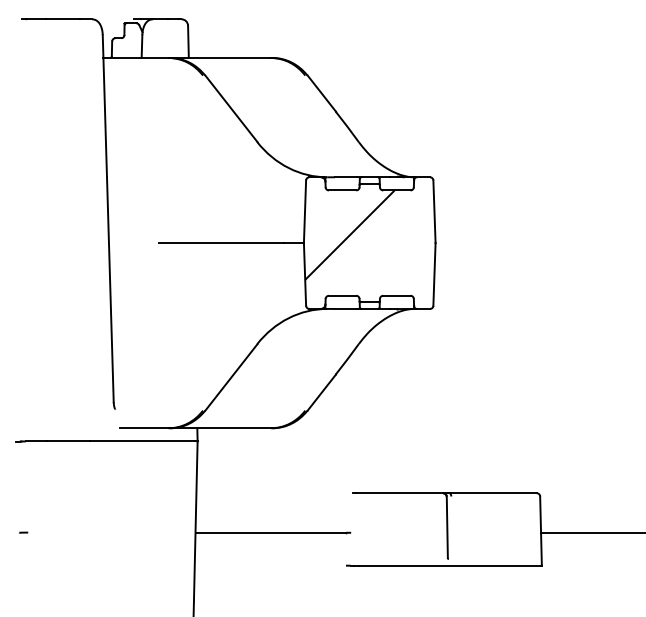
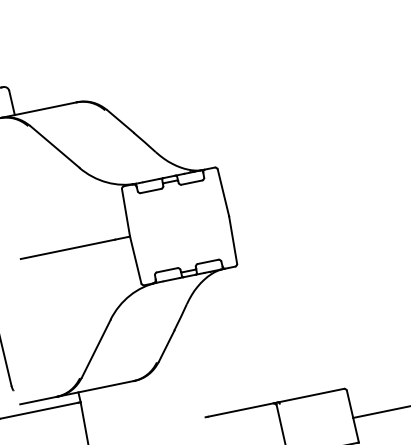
hatch: (349, 234) -> (163, 223), removed

